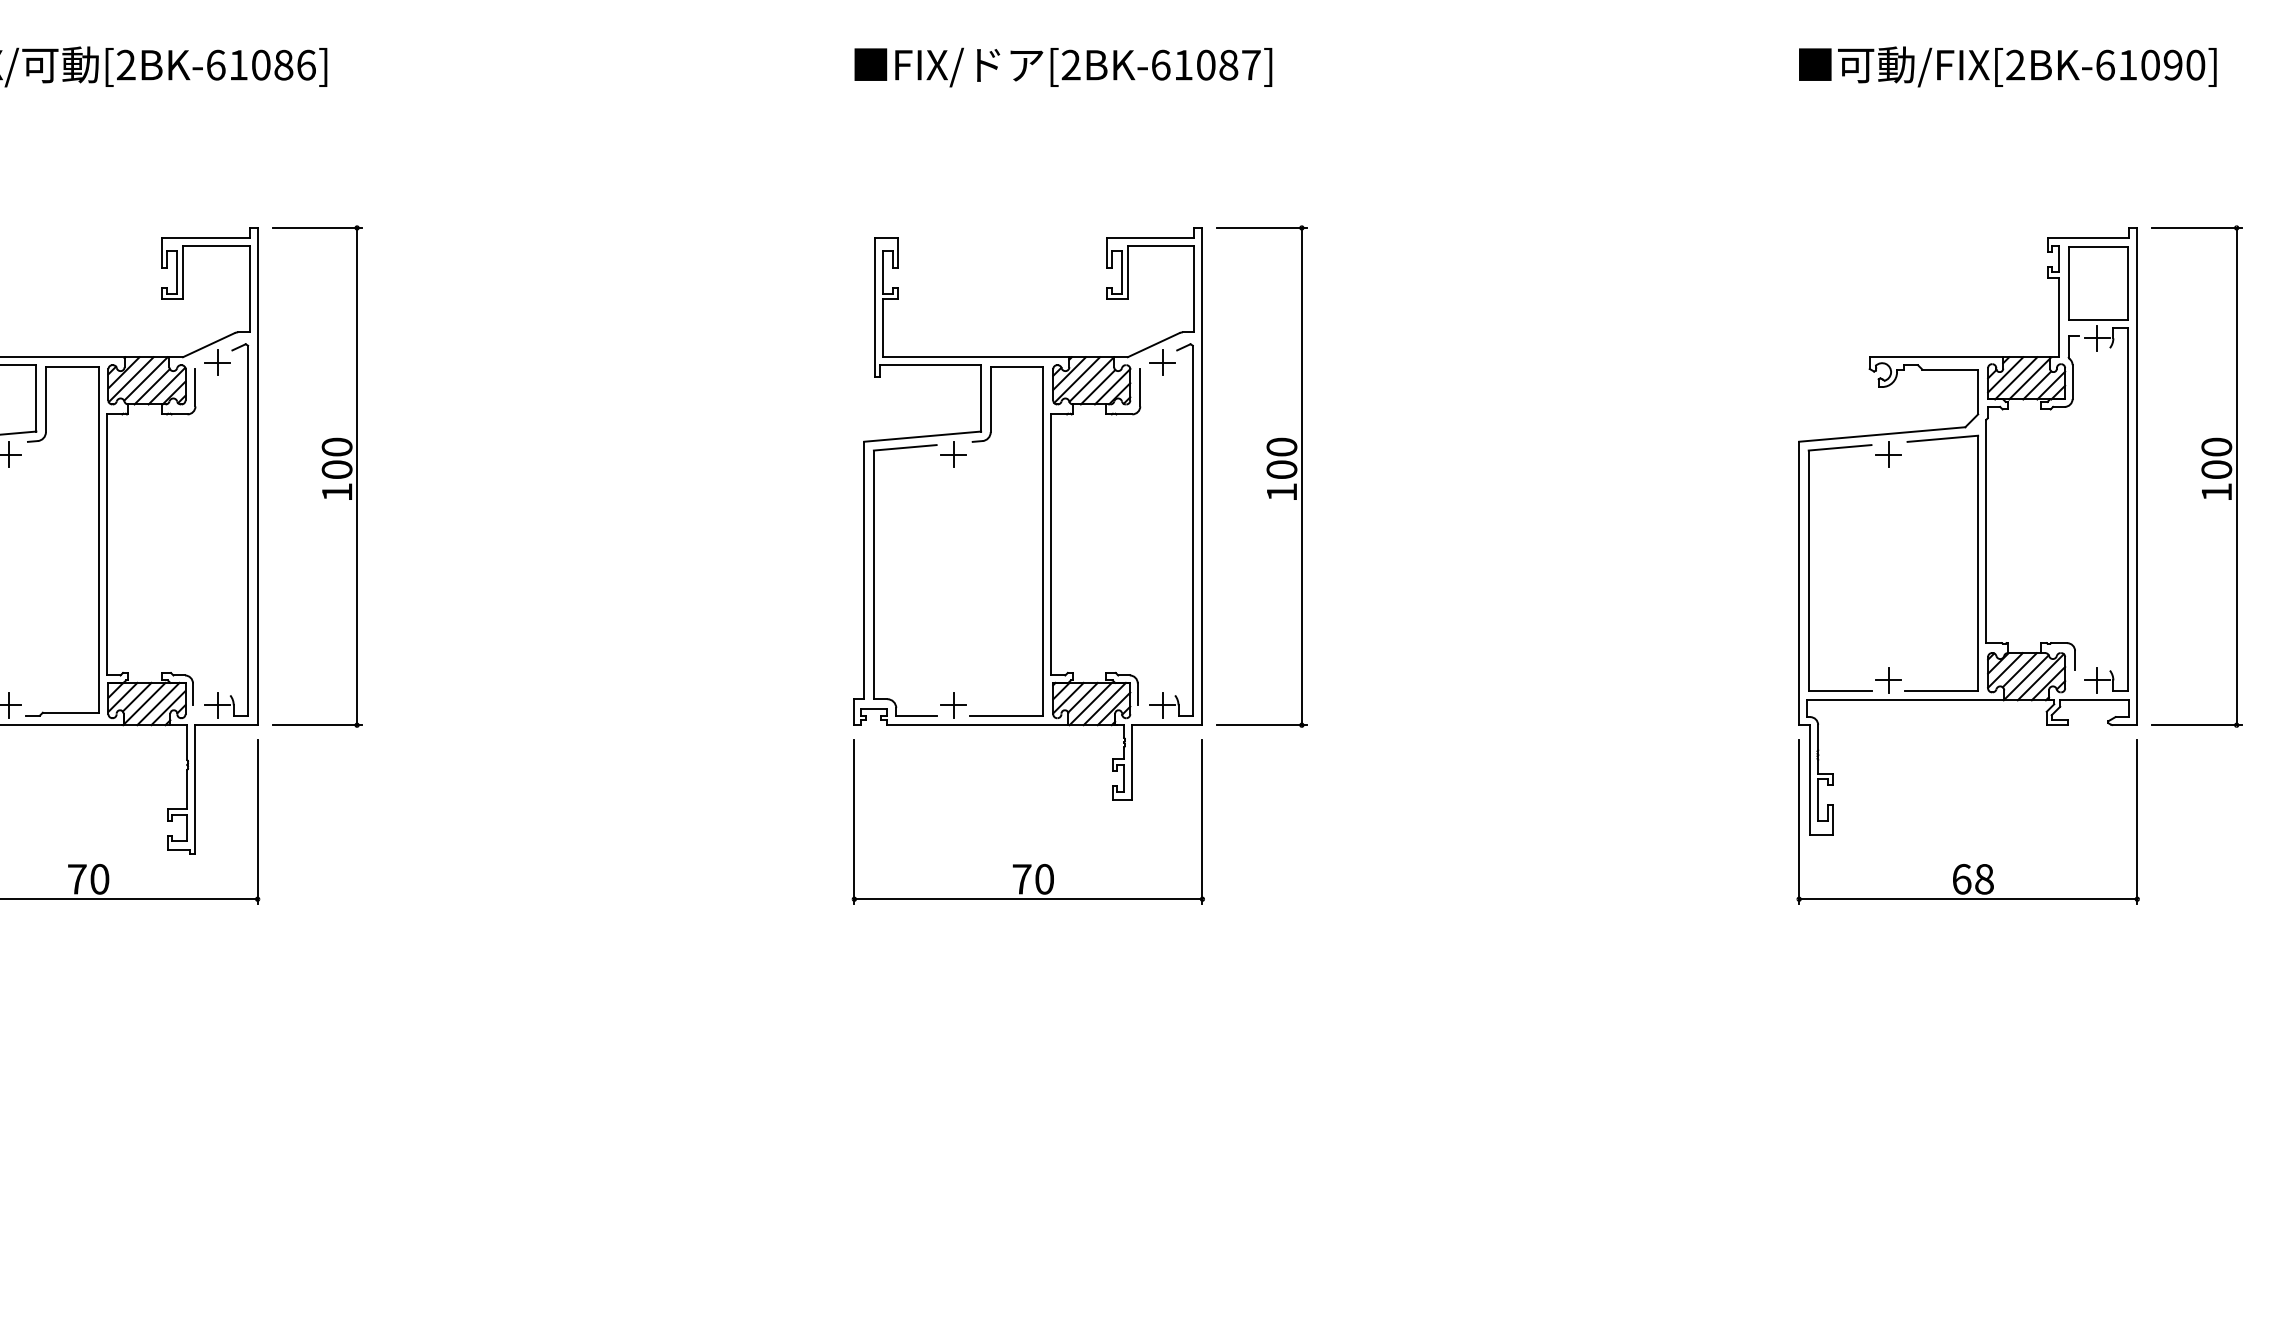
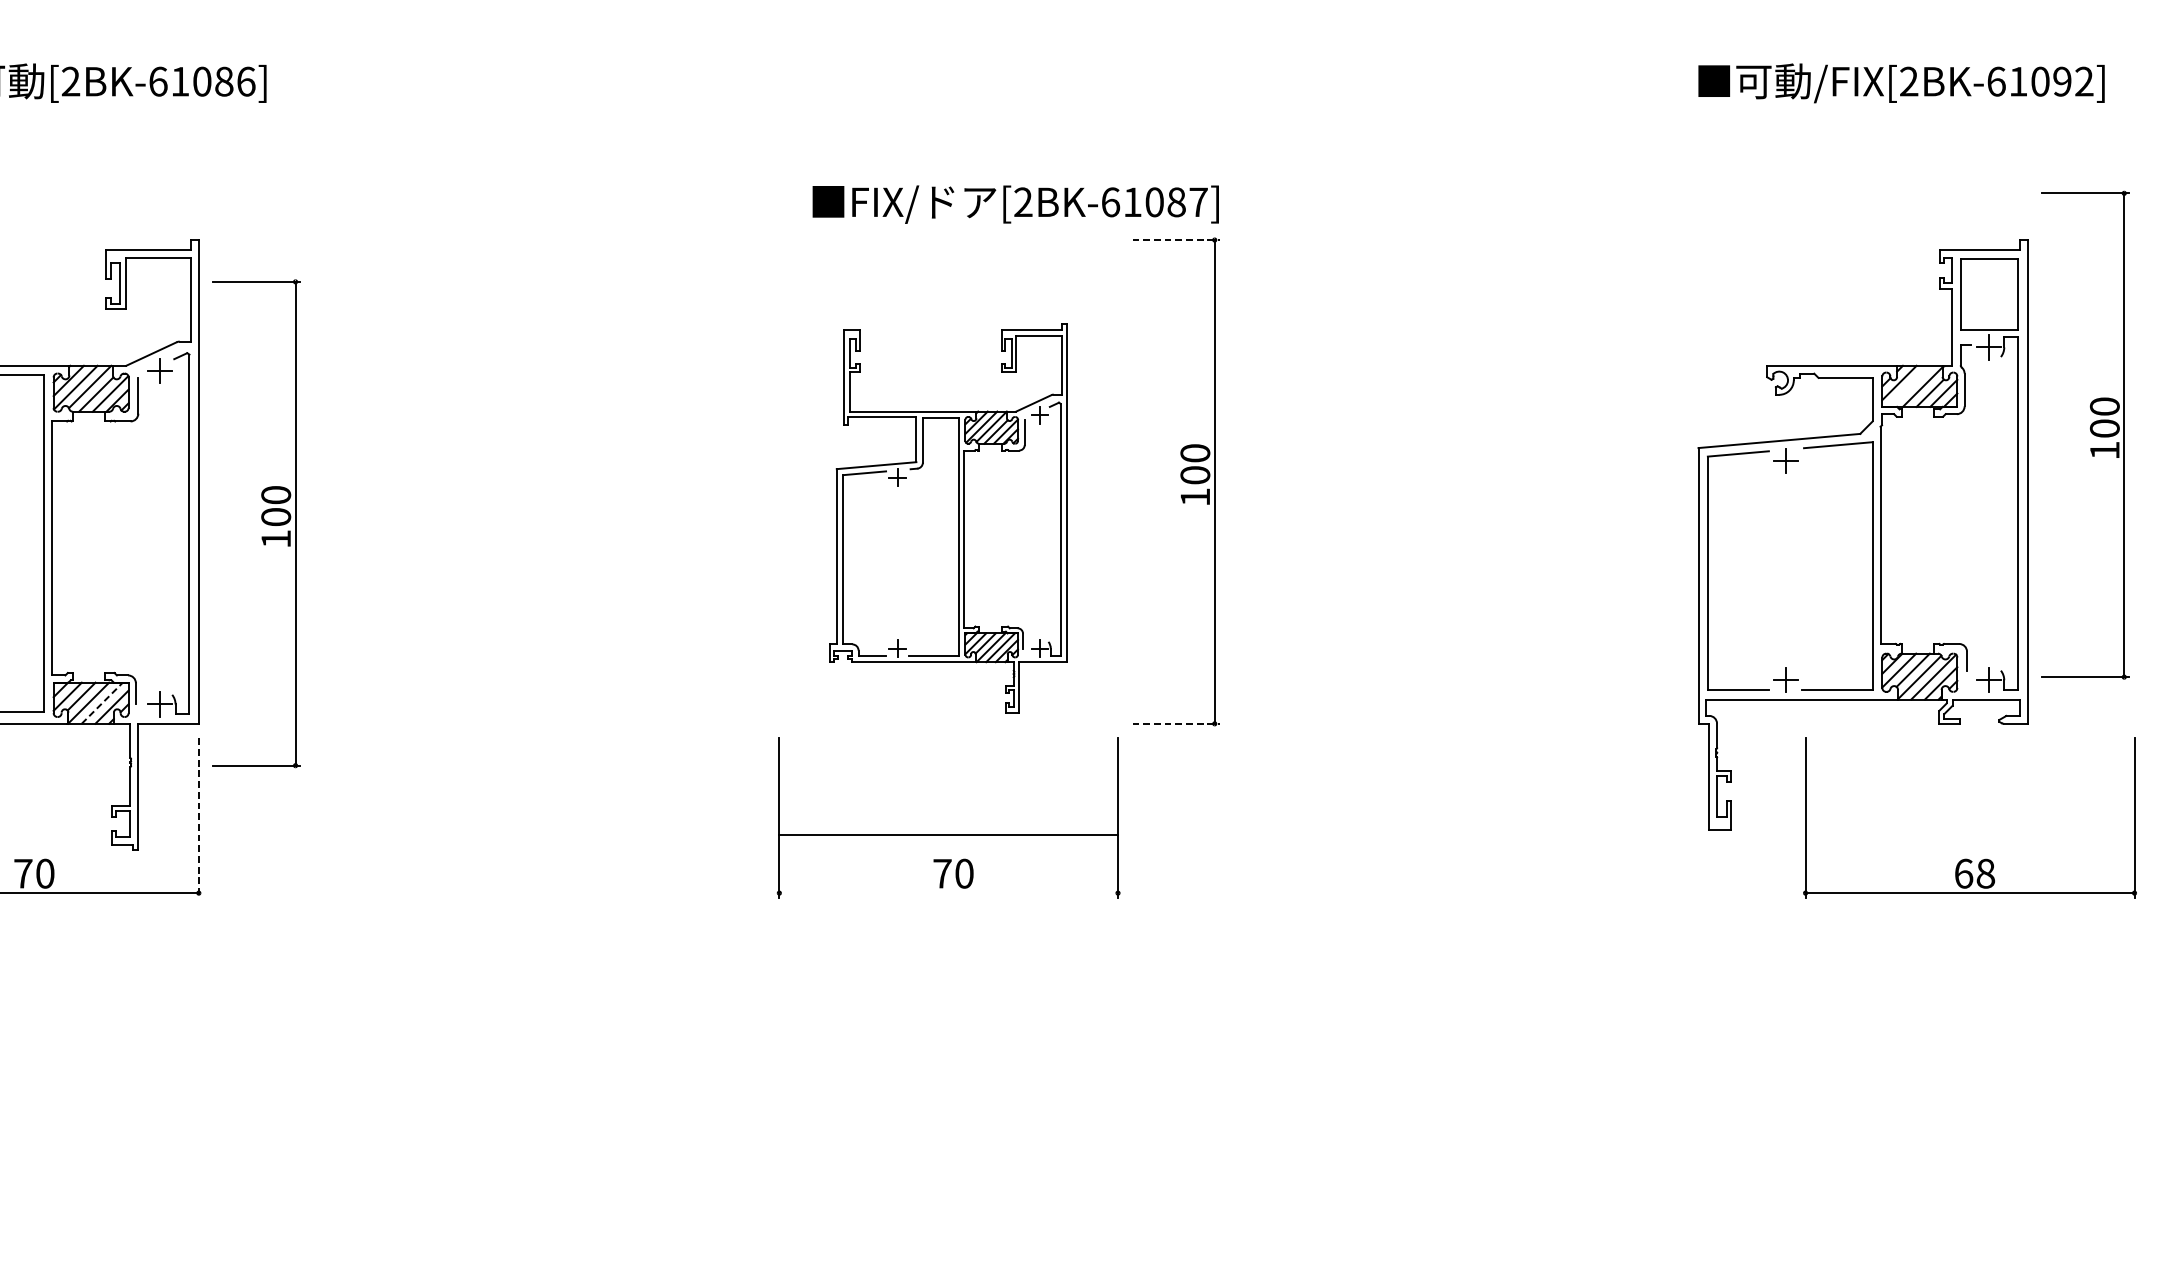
text: (2195, 64) -> (2084, 81), /FIX[2BK-61090] -> /FIX[2BK-61092]
text: (1063, 67) -> (1015, 204), moved
line: (1262, 227) -> (1176, 239), solid -> dashed
line: (2016, 378) -> (1910, 386), removed
part: (2201, 472) -> (2089, 431), moved
part: (317, 476) -> (257, 523), moved
part: (1027, 513) -> (947, 517), size x0.7
line: (158, 704) -> (102, 703), solid -> dashed
line: (1262, 725) -> (1176, 724), solid -> dashed
line: (257, 822) -> (198, 818), solid -> dashed
part: (1967, 864) -> (1969, 859), moved
line: (1028, 899) -> (948, 835), moved

